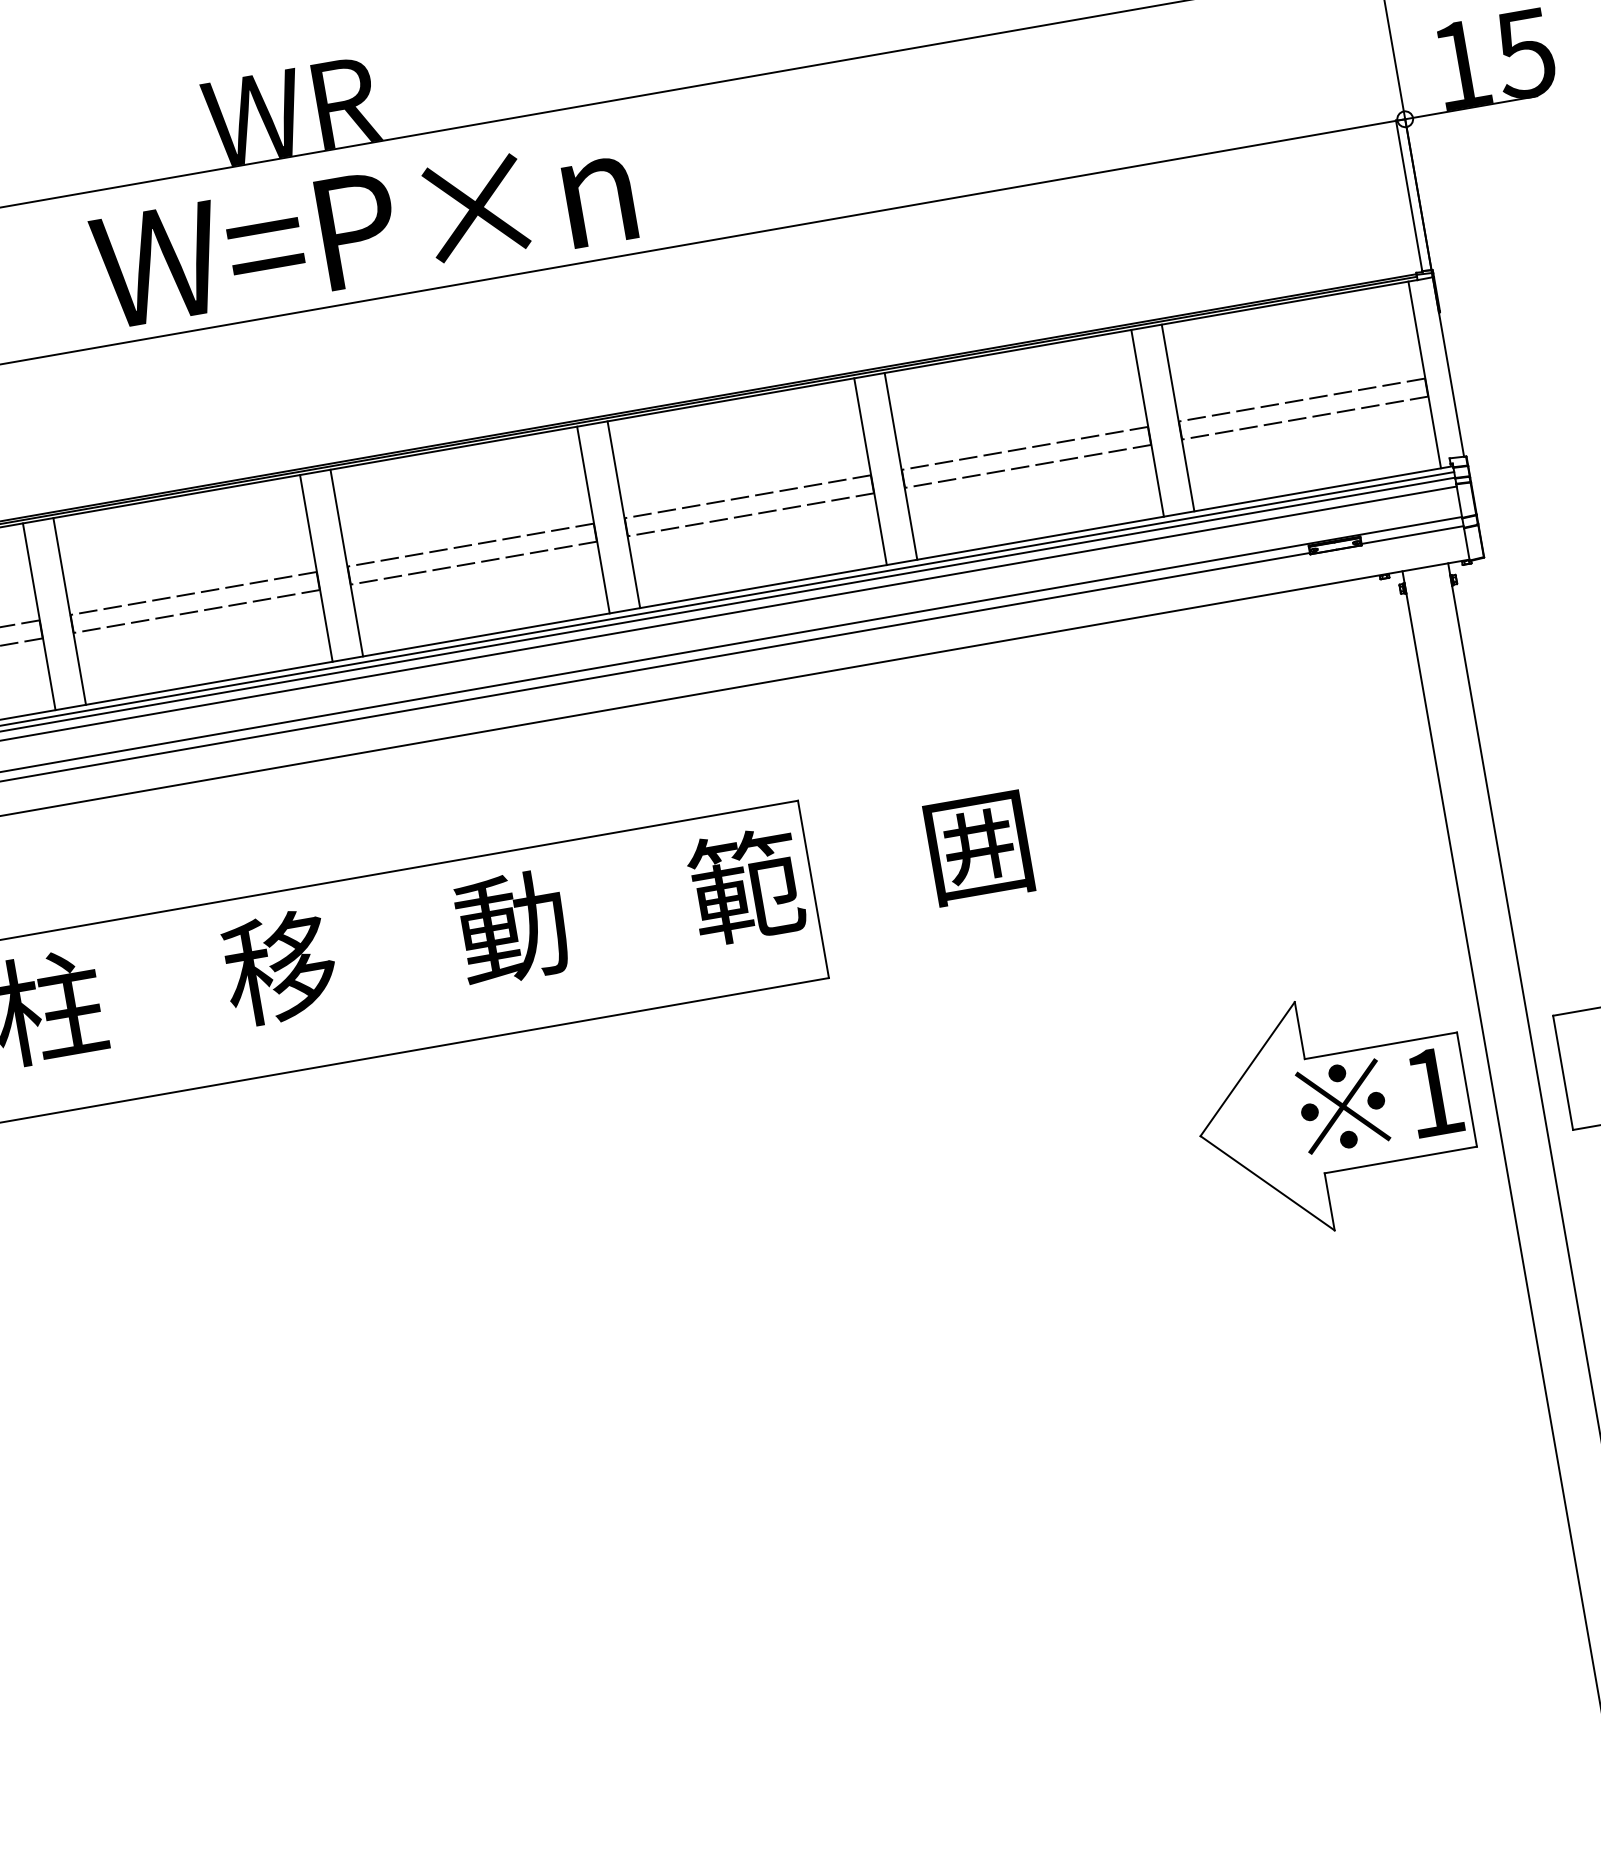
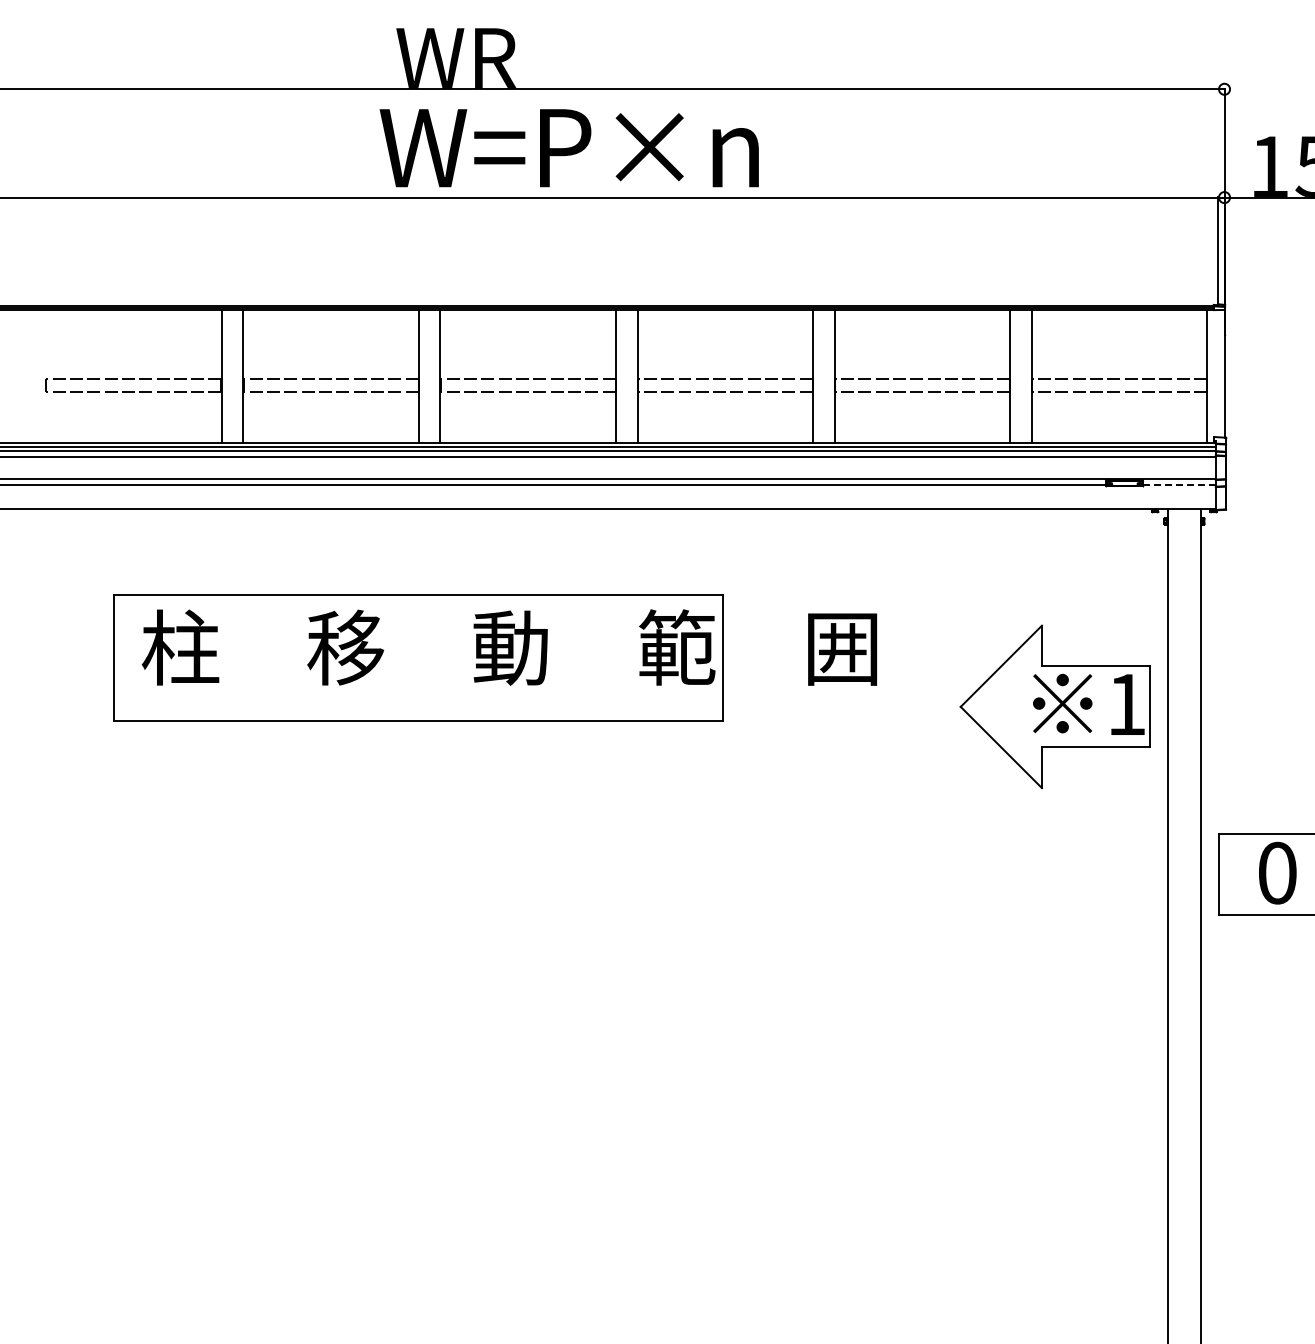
text: (362, 230) -> (568, 148), moved
line: (1412, 535) -> (1179, 485), solid -> dashed
part: (1332, 1112) -> (1054, 706), moved

